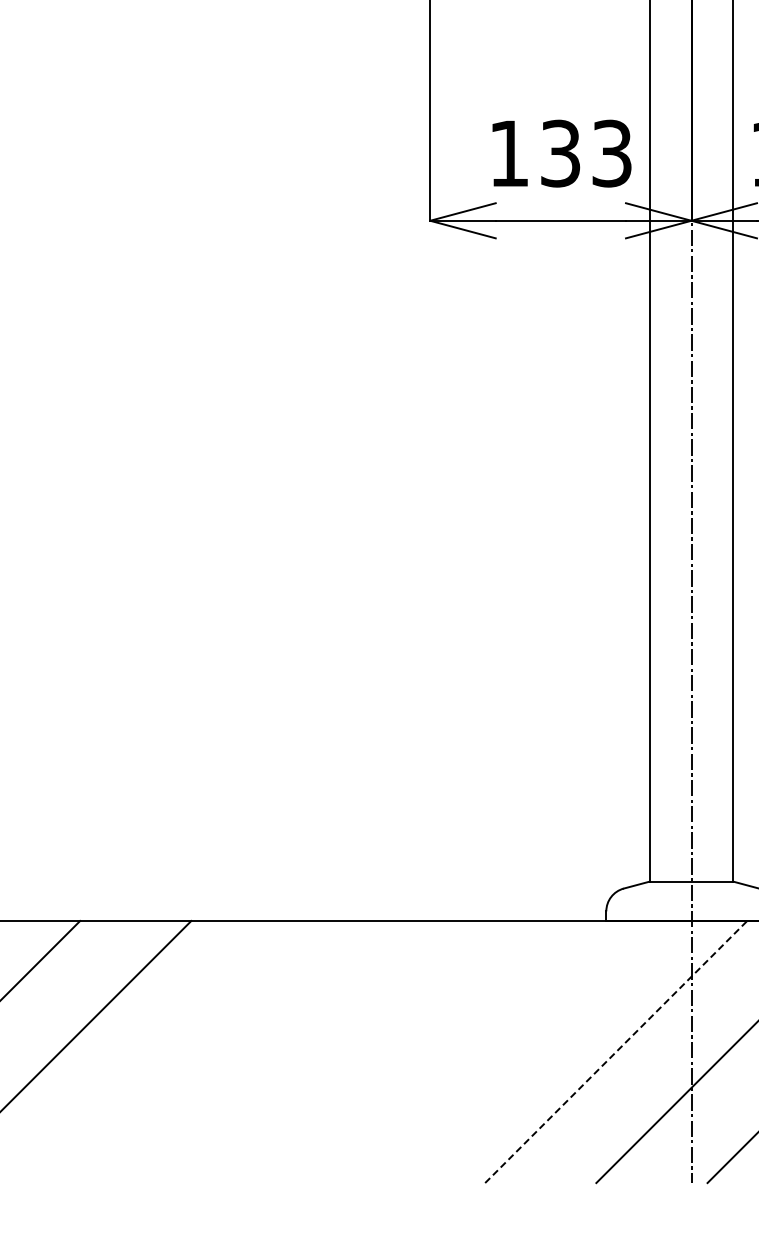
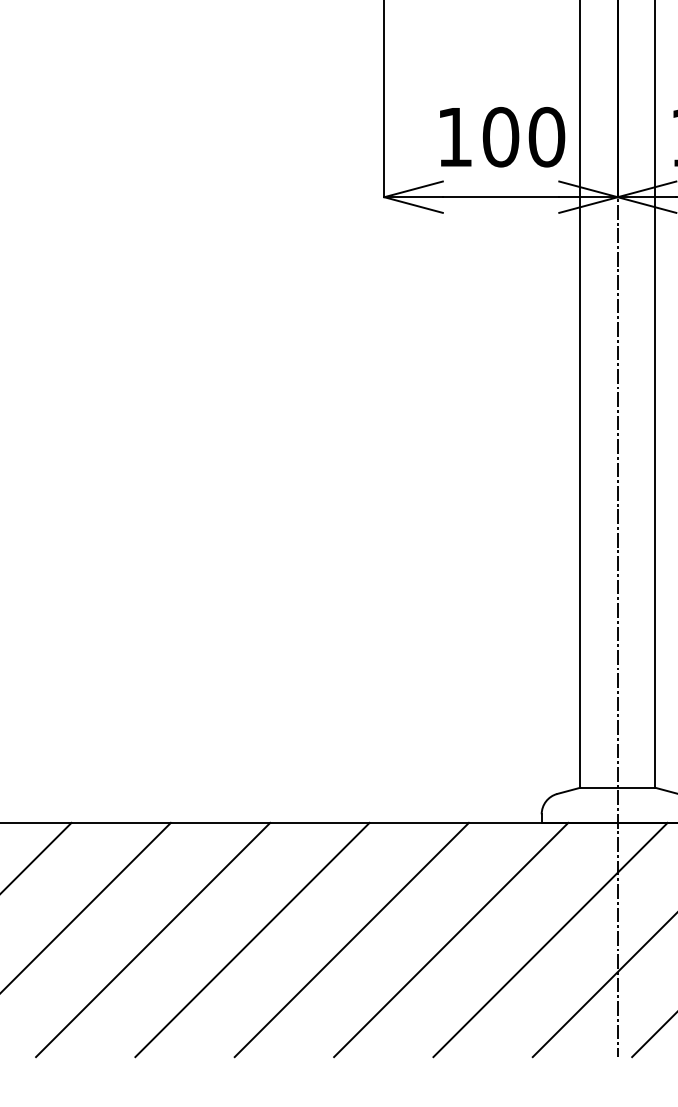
text: (586, 153) -> (523, 137), 133 -> 100
line: (171, 1051) -> (153, 939), added
line: (282, 1051) -> (252, 939), added
line: (393, 1051) -> (351, 939), added
line: (505, 1051) -> (451, 939), added
line: (616, 1051) -> (550, 939), dashed -> solid

